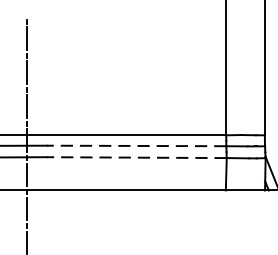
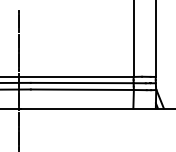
line: (135, 146) -> (81, 83), dashed -> solid
line: (137, 157) -> (82, 89), dashed -> solid

